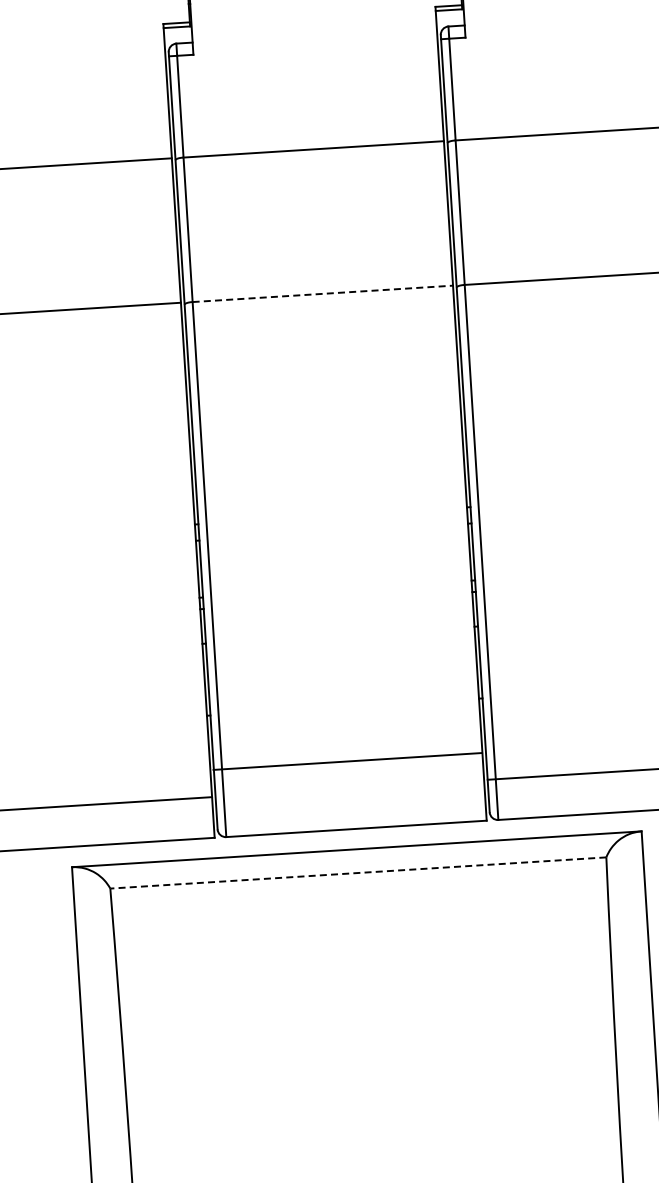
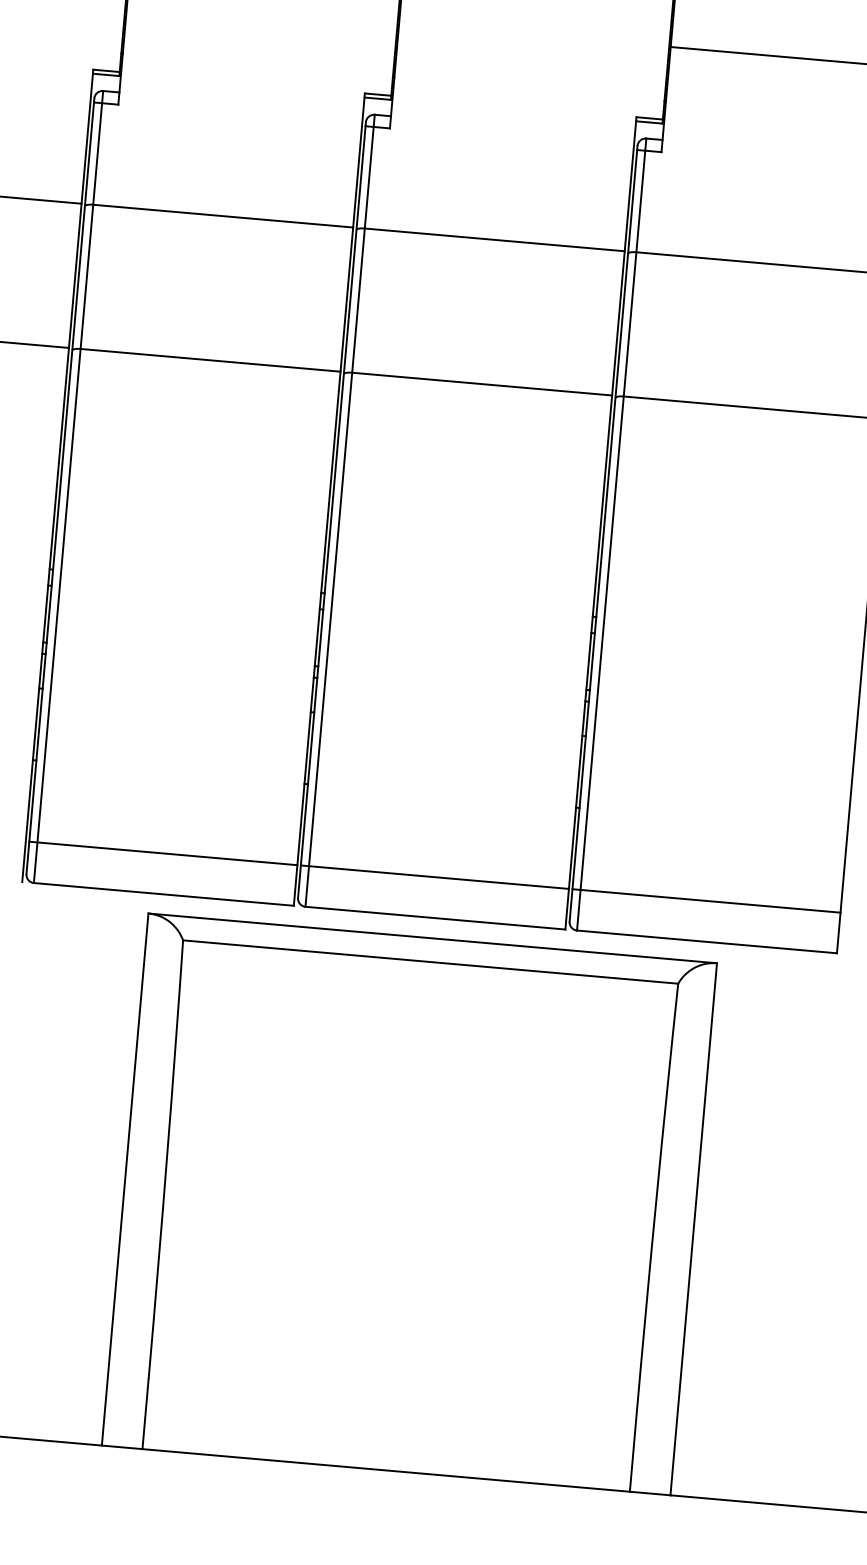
line: (323, 294) -> (482, 384), dashed -> solid
line: (347, 760) -> (434, 876), moved
line: (358, 873) -> (430, 962), dashed -> solid

